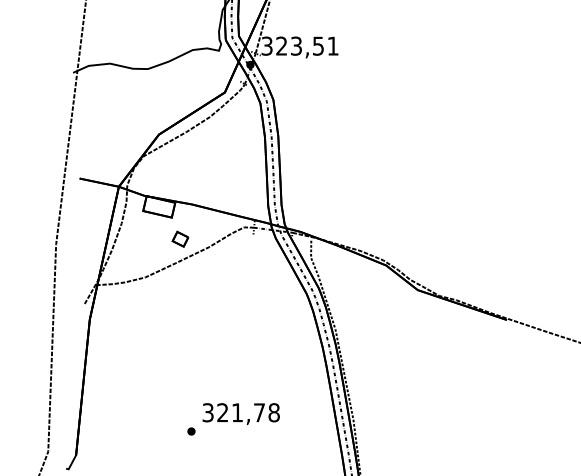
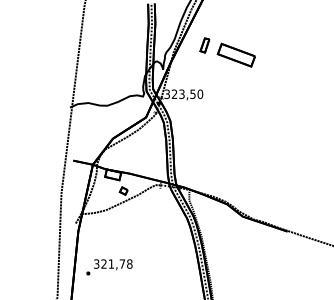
text: (333, 46) -> (200, 94), 323,51 -> 323,50
text: (233, 419) -> (109, 267), moved

